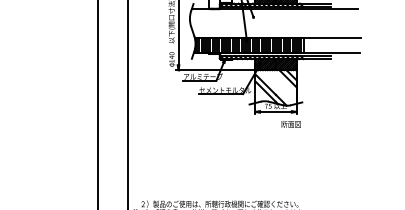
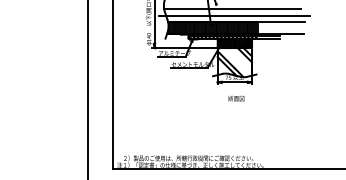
line: (273, 22) -> (232, 8), added
line: (275, 30) -> (234, 15), added
text: (291, 124) -> (236, 98), moved

